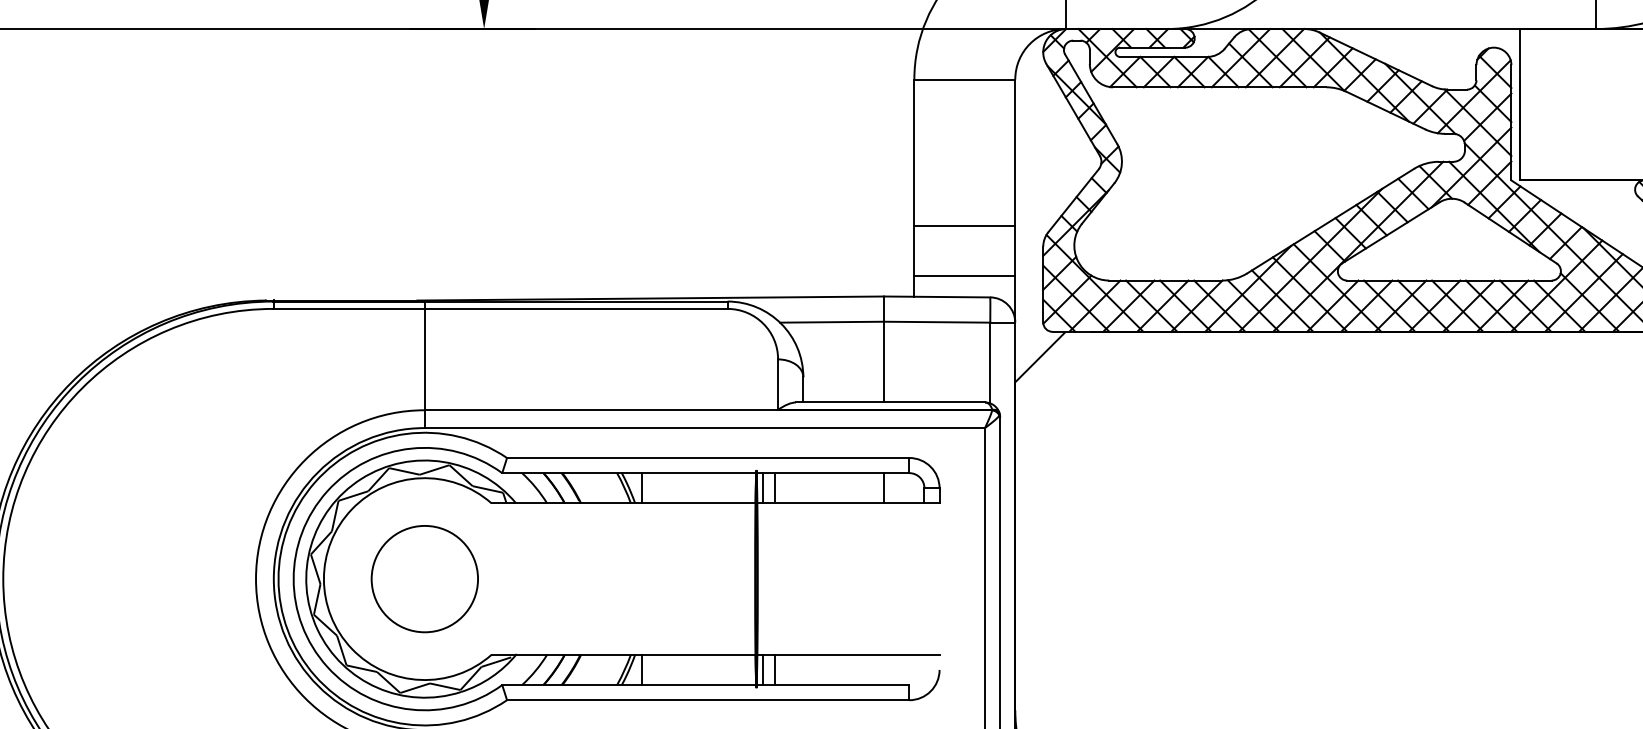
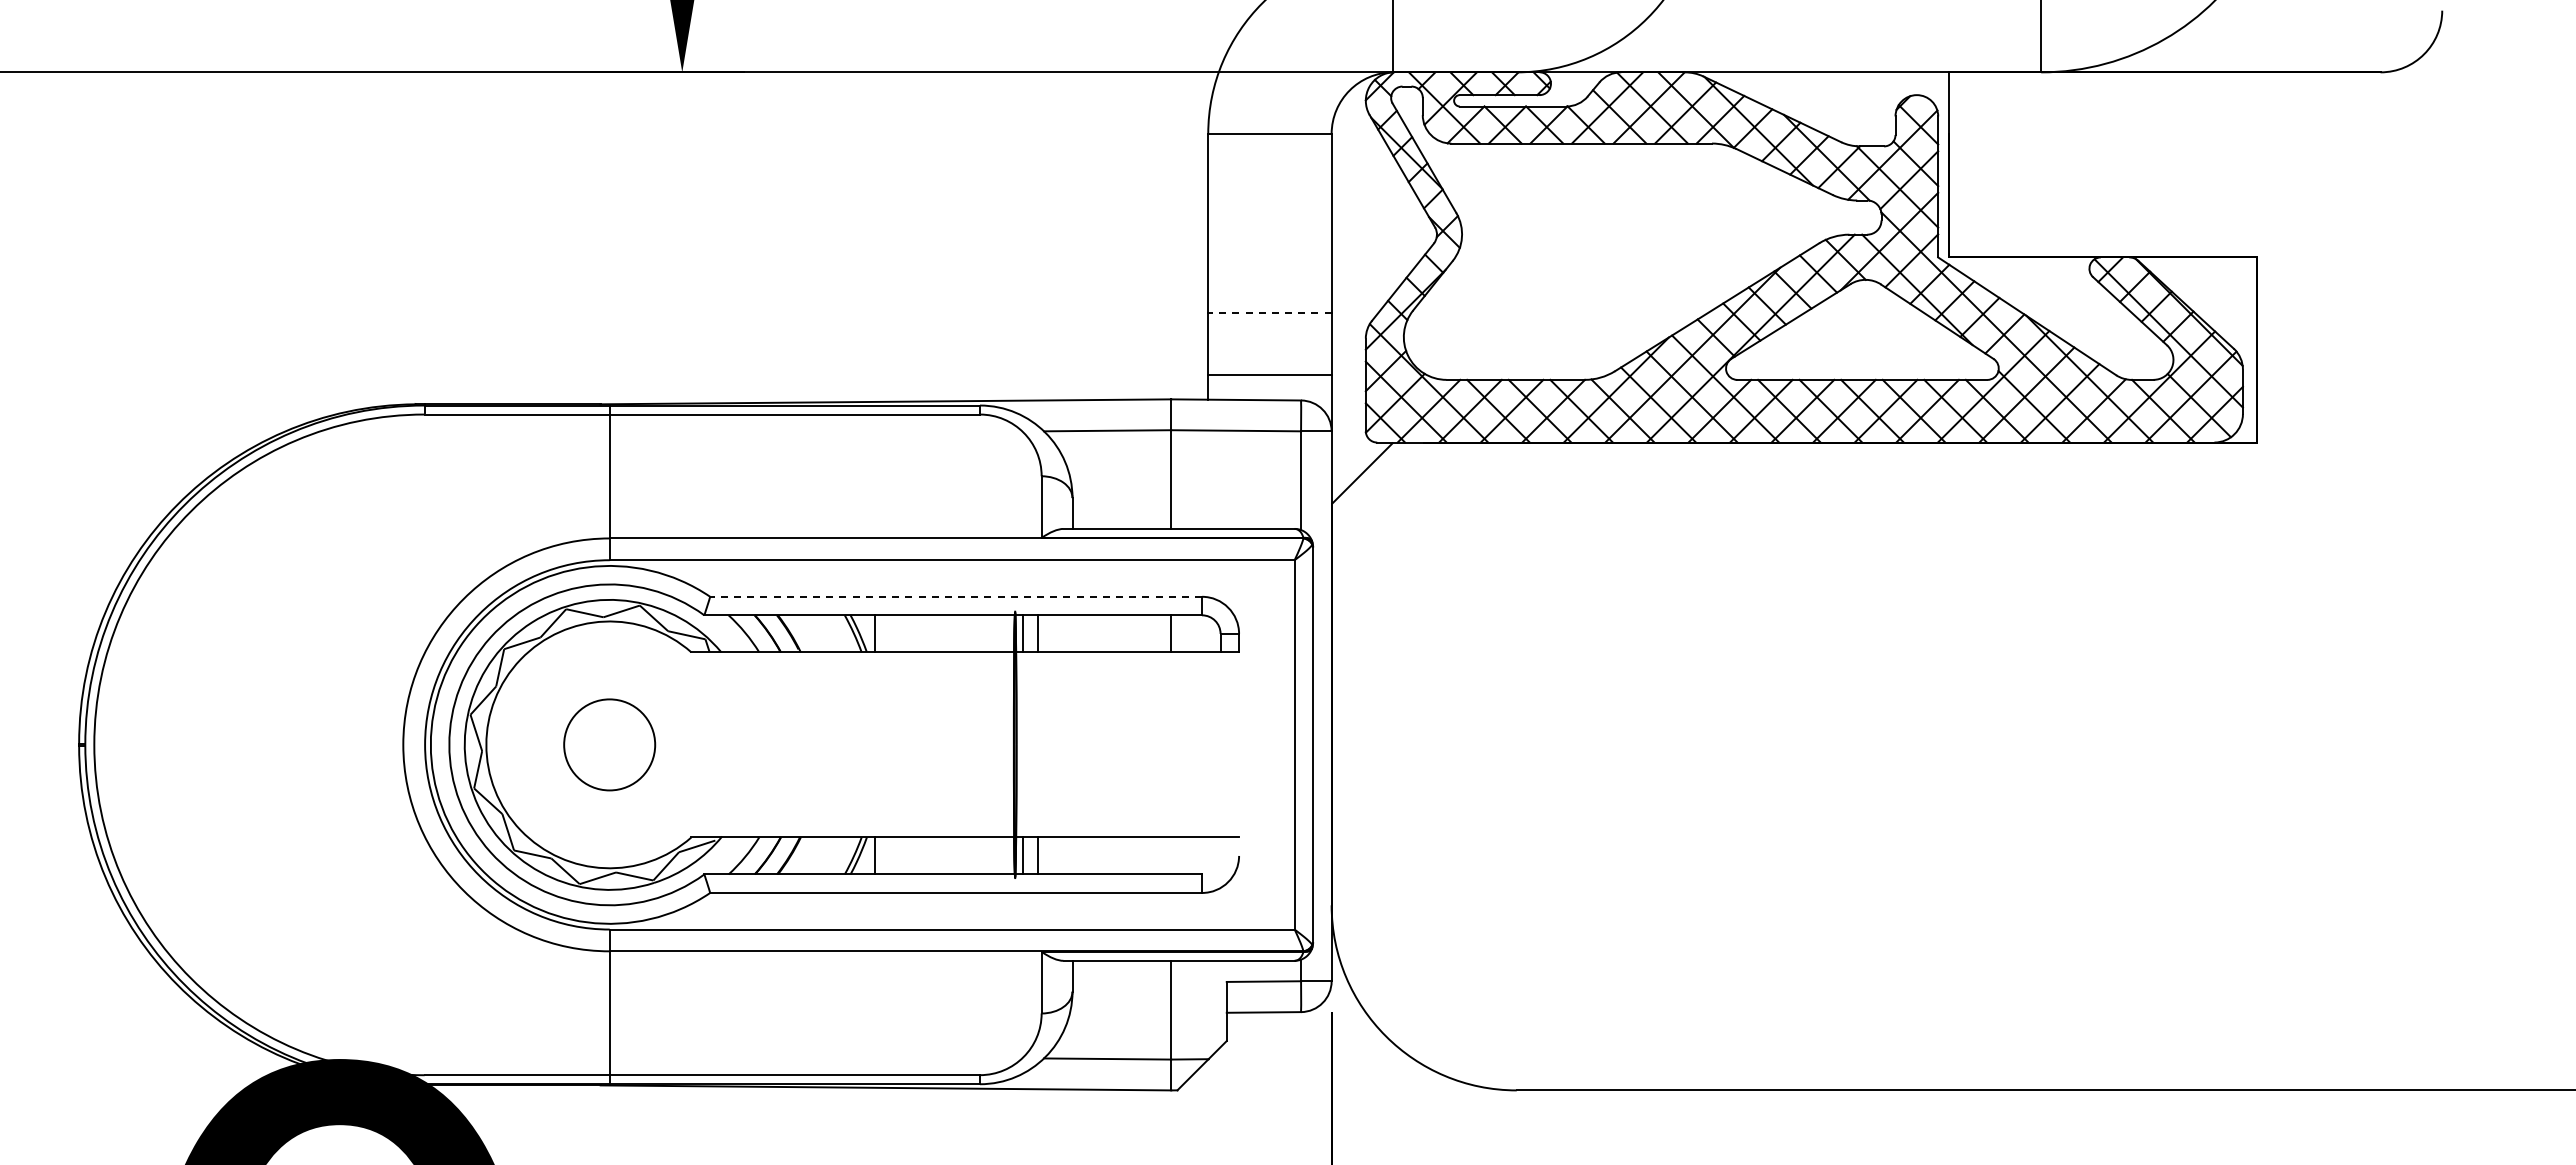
line: (964, 226) -> (1269, 313), solid -> dashed
line: (708, 457) -> (956, 596), solid -> dashed
circle: (424, 578) -> (609, 744), size x0.7

